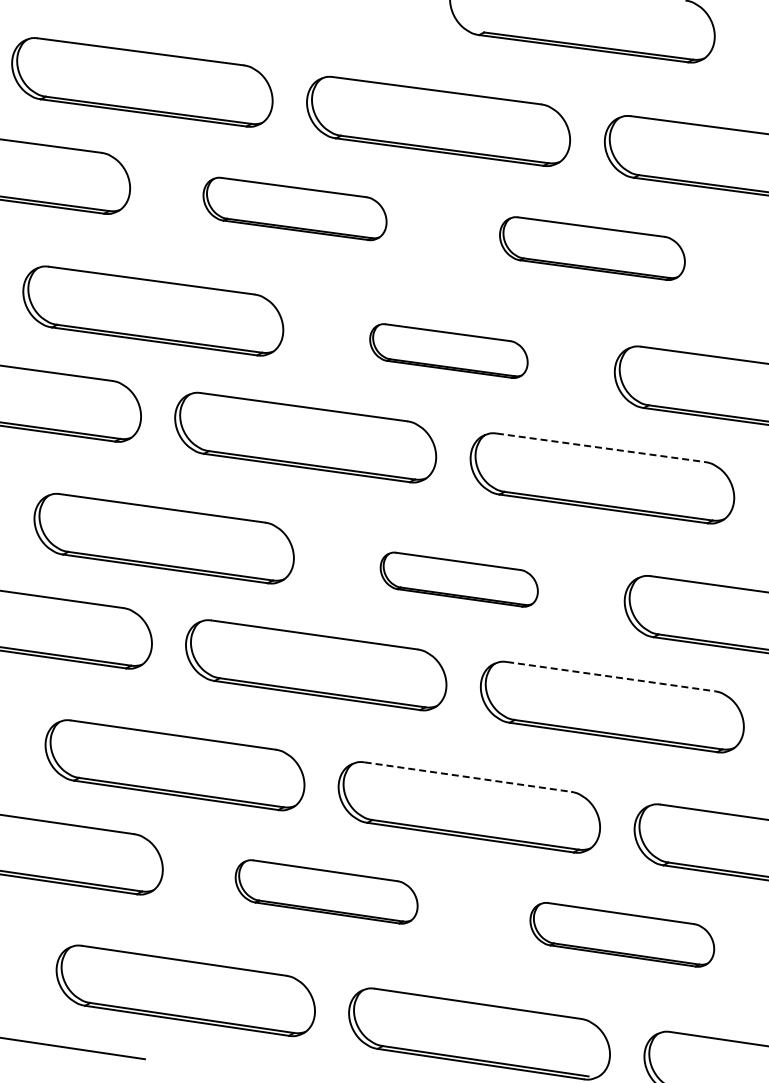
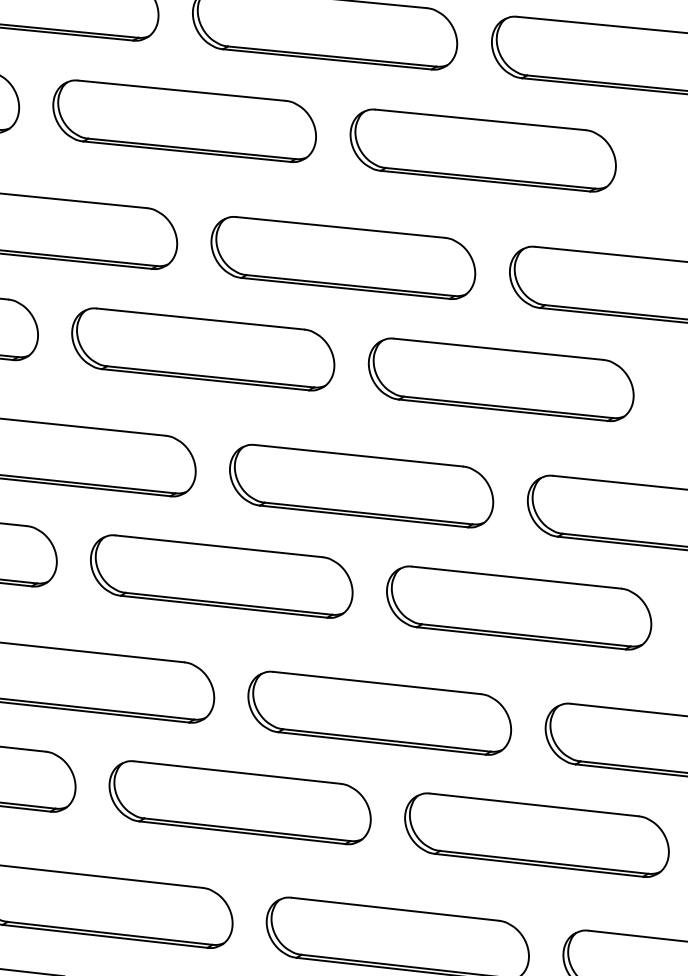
part: (294, 208) -> (184, 120), size x1.43
part: (592, 248) -> (483, 150), size x1.43
part: (448, 350) -> (342, 257), size x1.67
line: (601, 447) -> (499, 348), dashed -> solid
part: (459, 579) -> (361, 485), size x1.67
line: (610, 676) -> (516, 577), dashed -> solid
line: (468, 777) -> (377, 683), dashed -> solid
part: (326, 891) -> (239, 802), size x1.43
part: (622, 934) -> (537, 834), size x1.43

